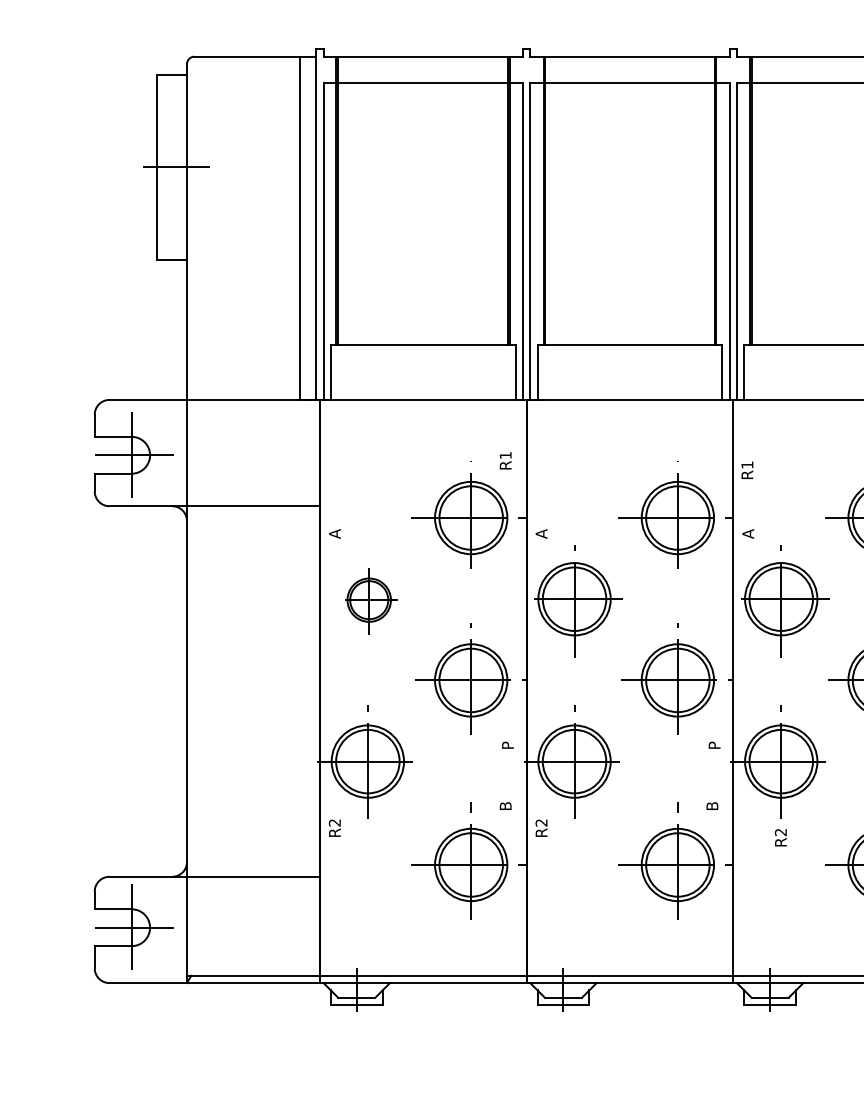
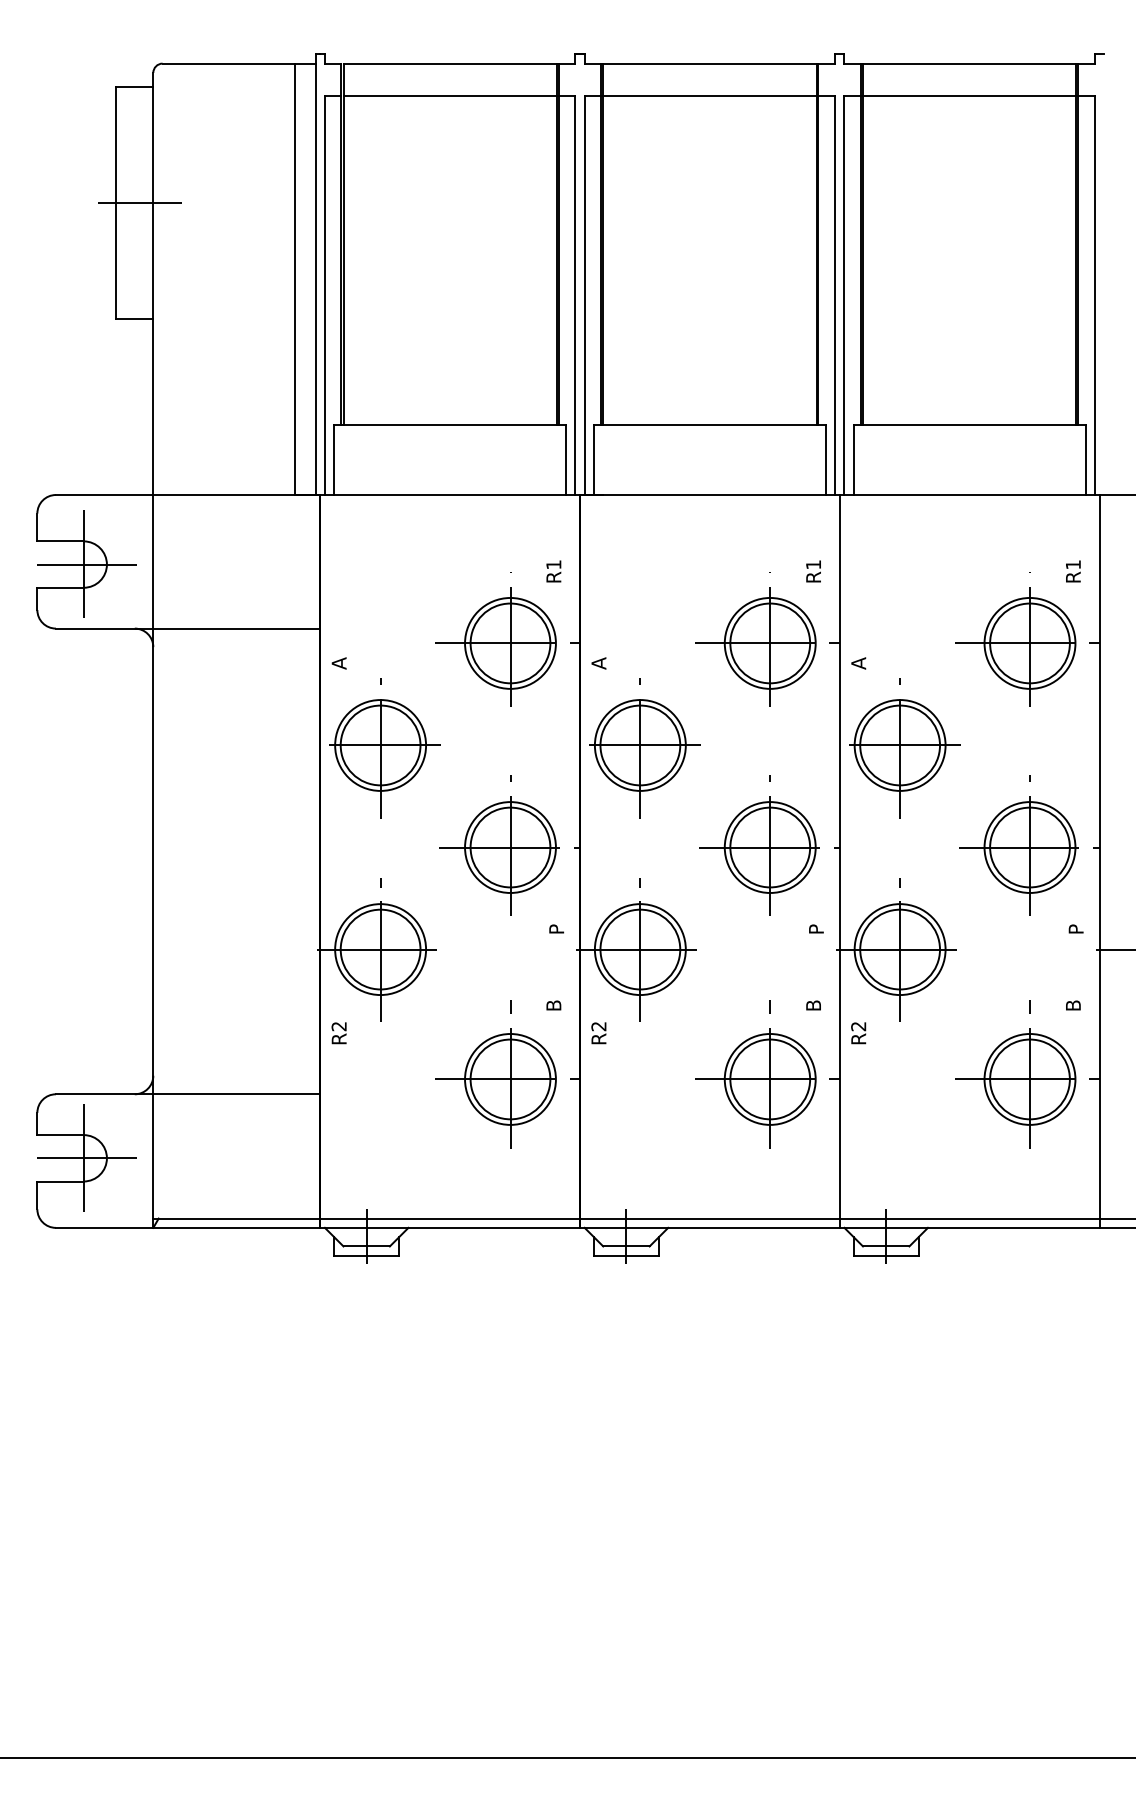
text: (747, 470) -> (813, 571), moved
part: (370, 601) -> (384, 748), size x1.67
text: (780, 837) -> (858, 1033), moved

